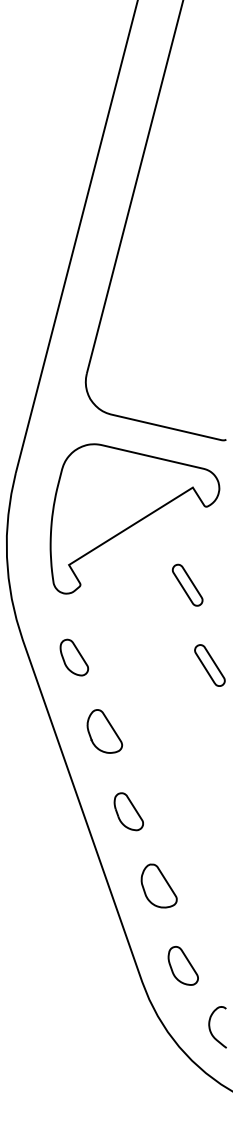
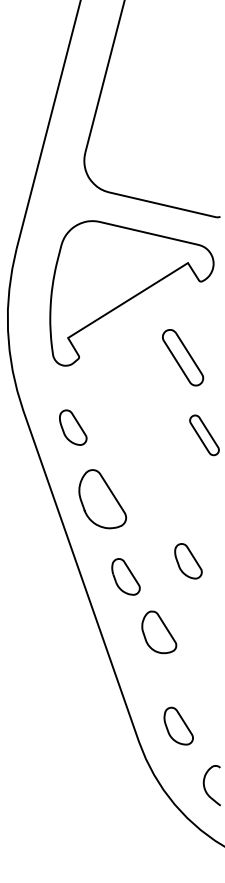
part: (187, 584) -> (182, 356), size x1.4
part: (104, 731) -> (102, 499), size x1.4
part: (193, 795) -> (188, 561), added
part: (158, 885) -> (158, 631), moved

